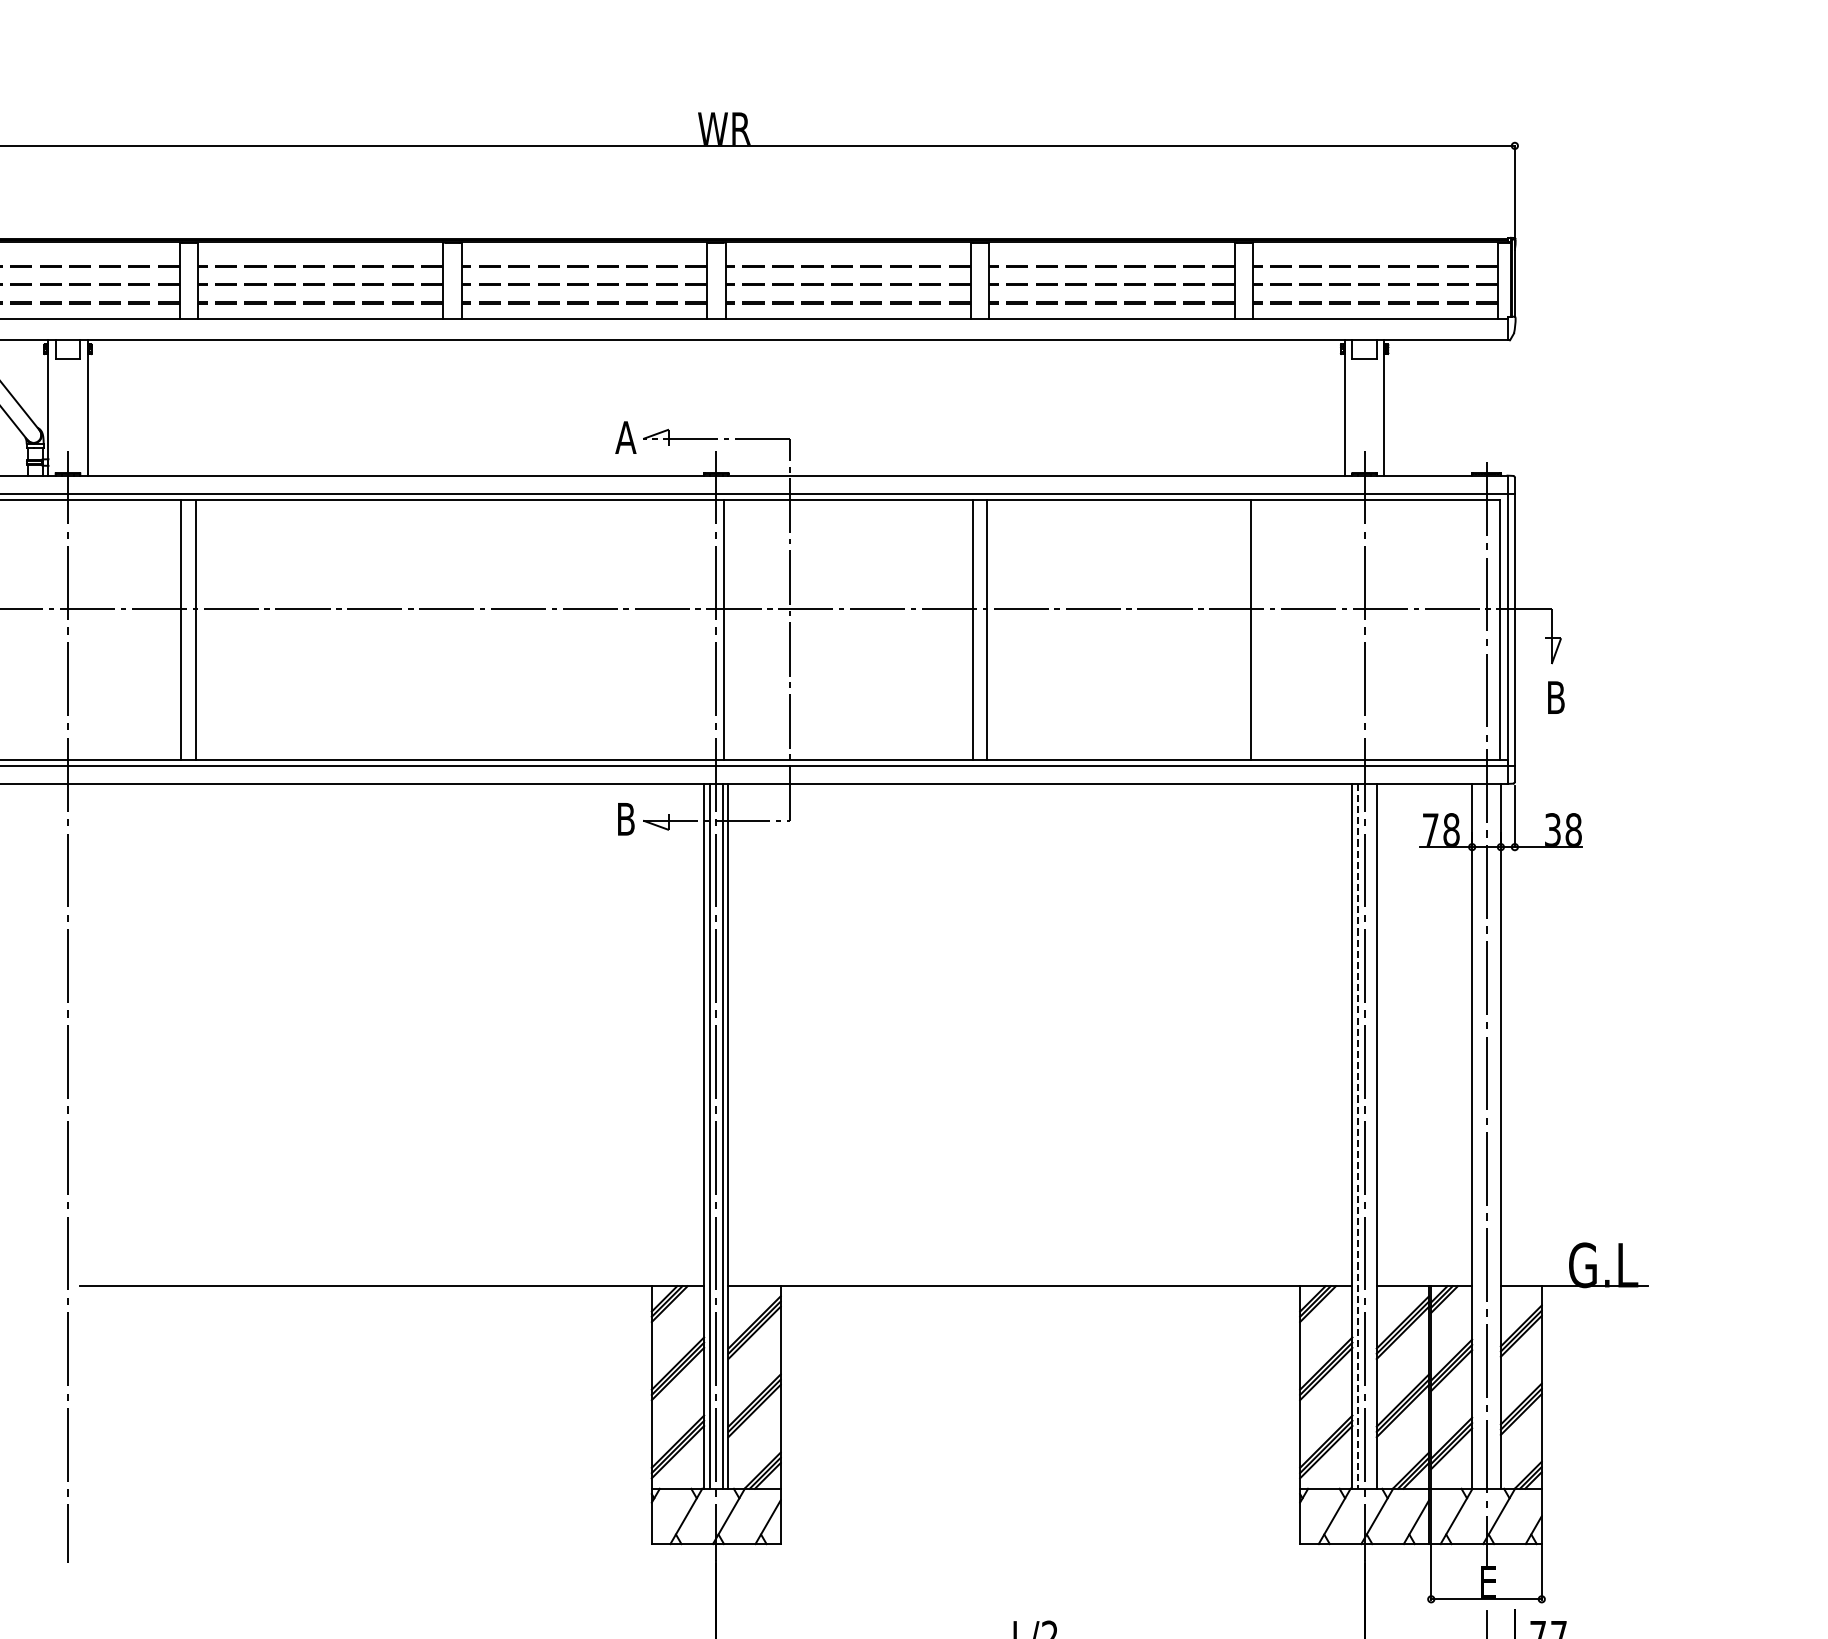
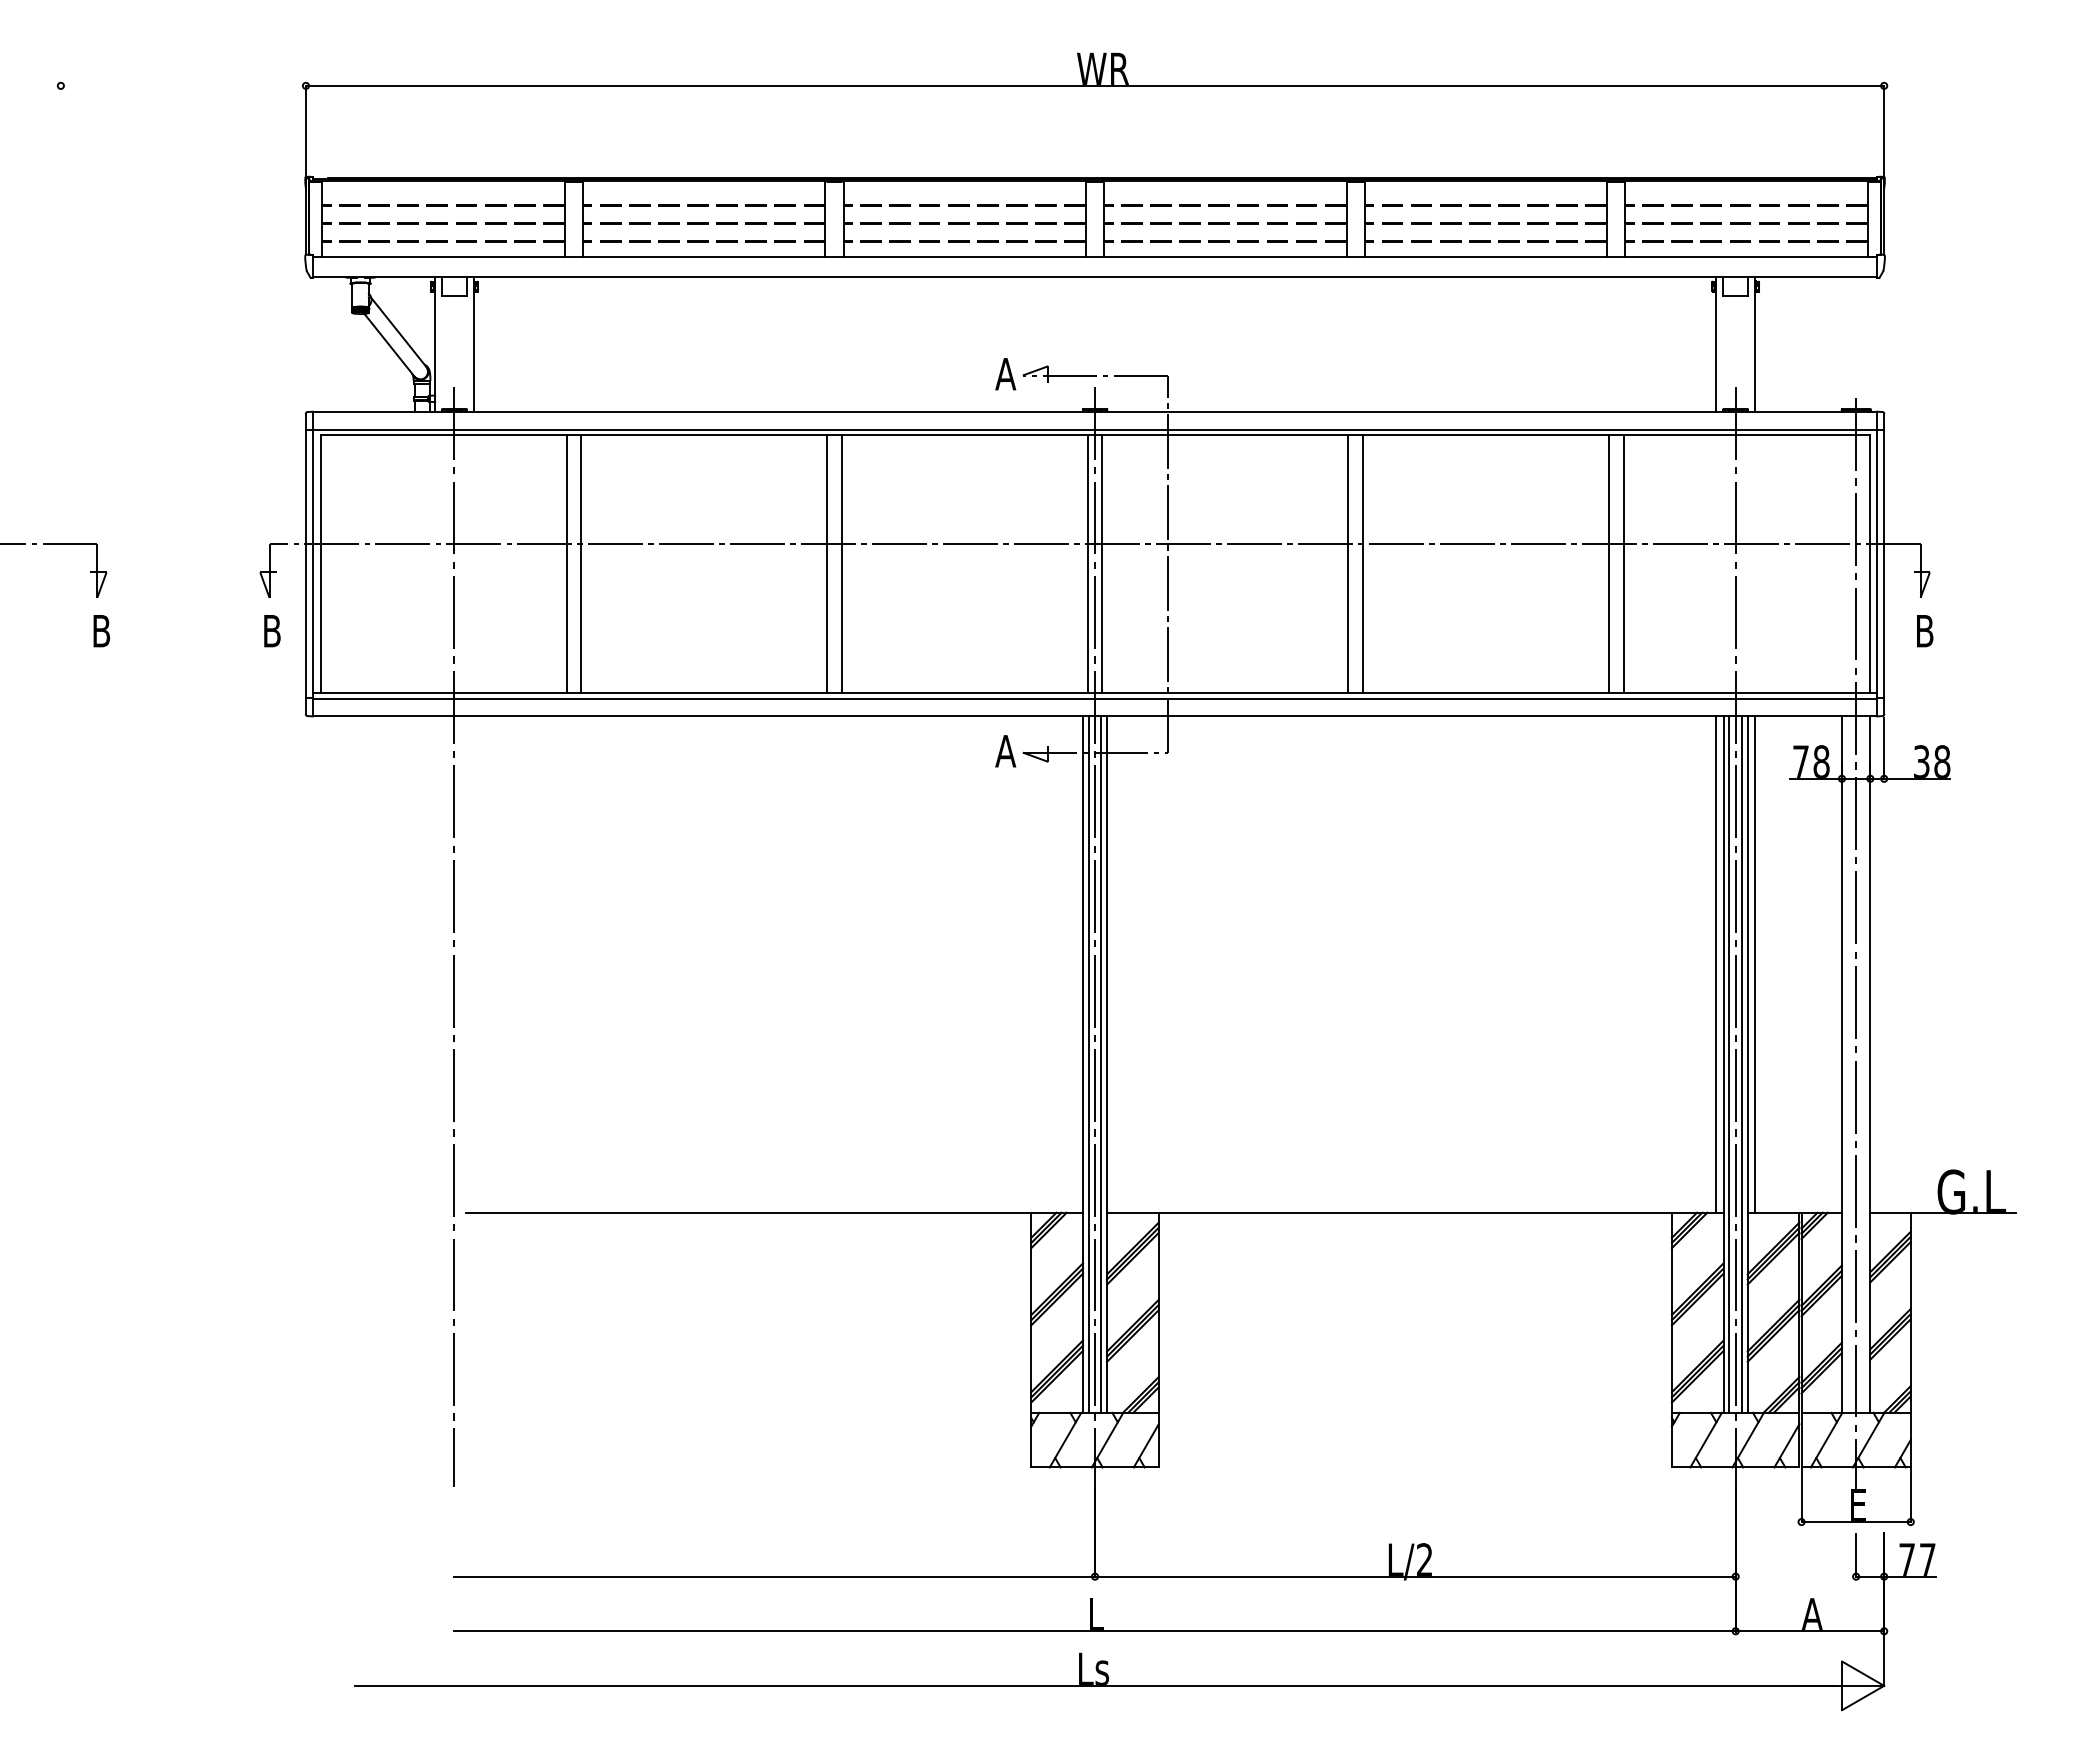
line: (445, 629) -> (827, 563), added
line: (459, 629) -> (841, 563), added
line: (708, 629) -> (1087, 563), added
line: (1236, 629) -> (1609, 563), added
text: (625, 819) -> (1005, 751), B -> A
line: (1345, 1035) -> (1716, 964), added
line: (1383, 1035) -> (1754, 964), added
line: (1371, 1136) -> (1742, 1064), added
line: (1358, 1137) -> (1729, 1065), dashed -> solid

